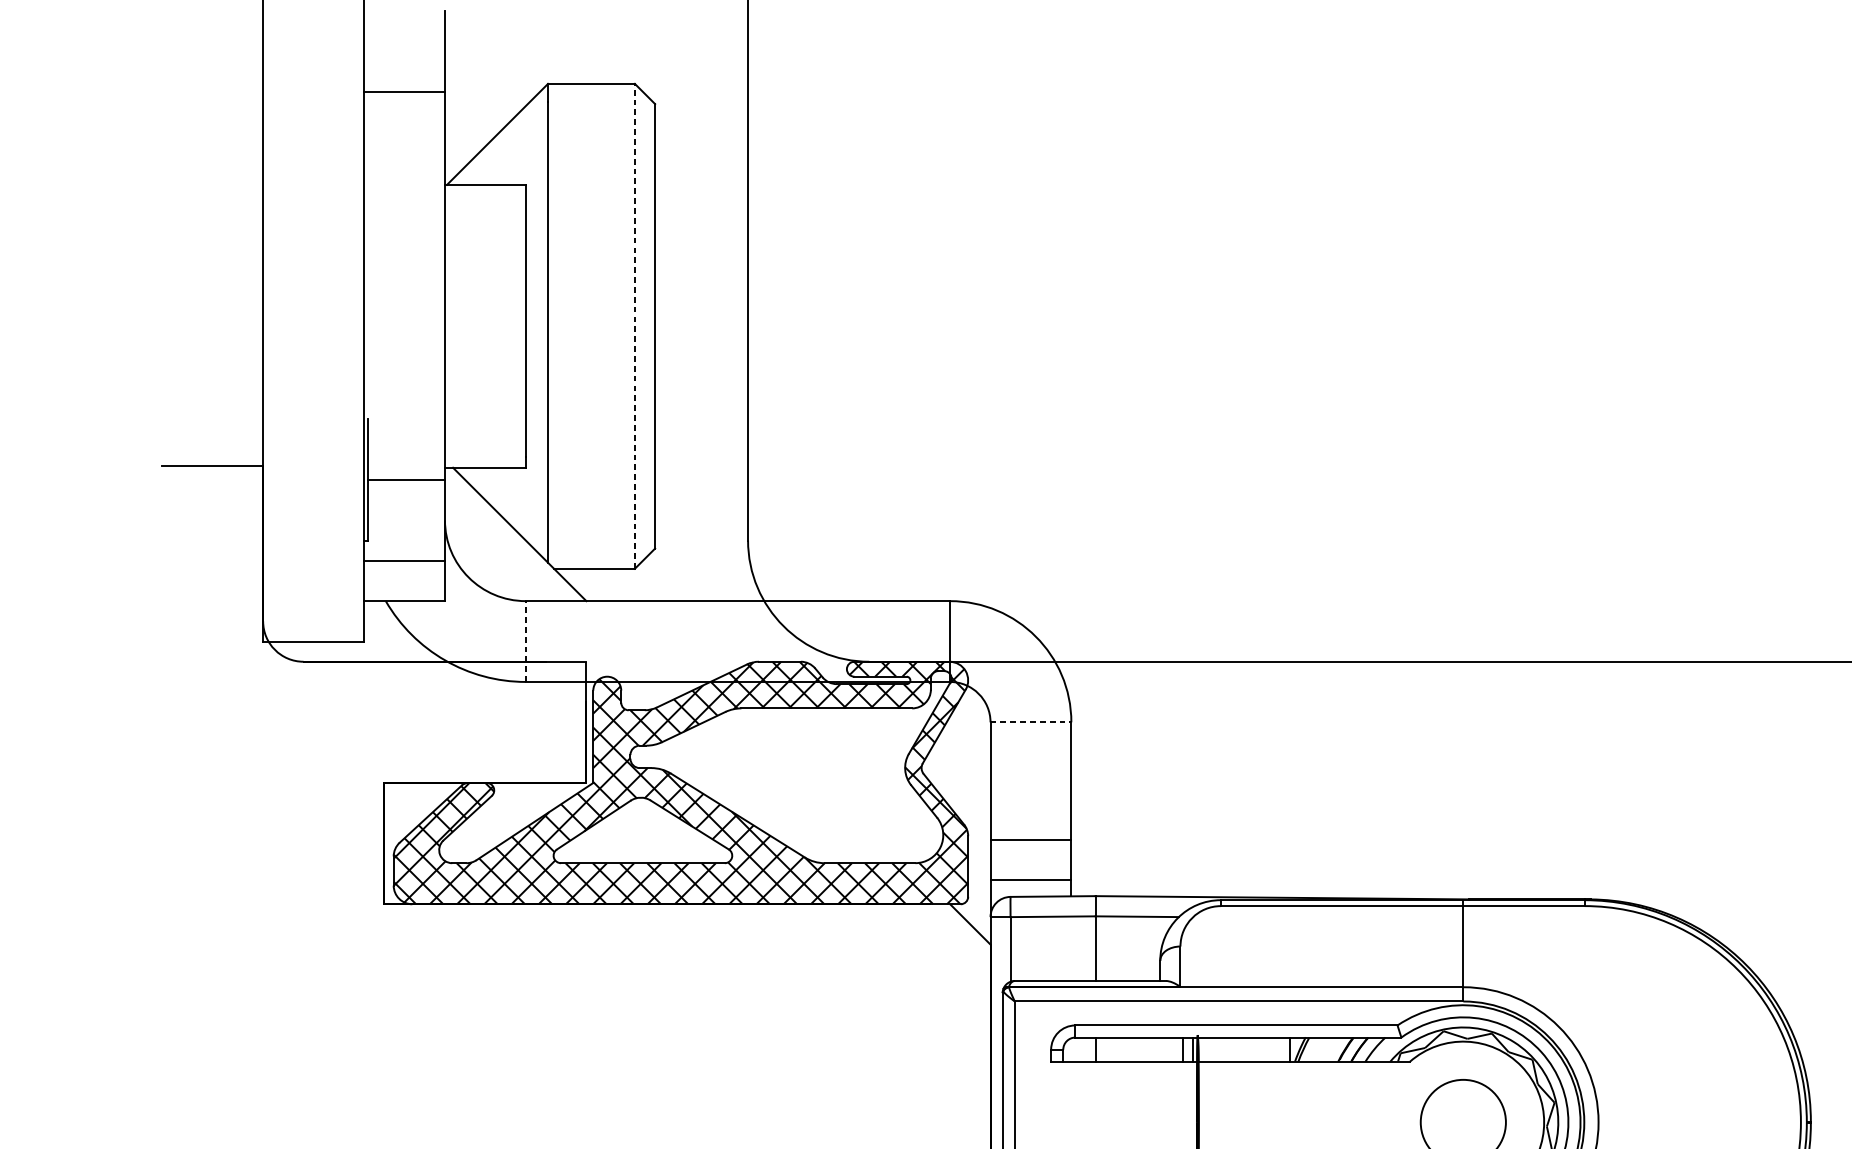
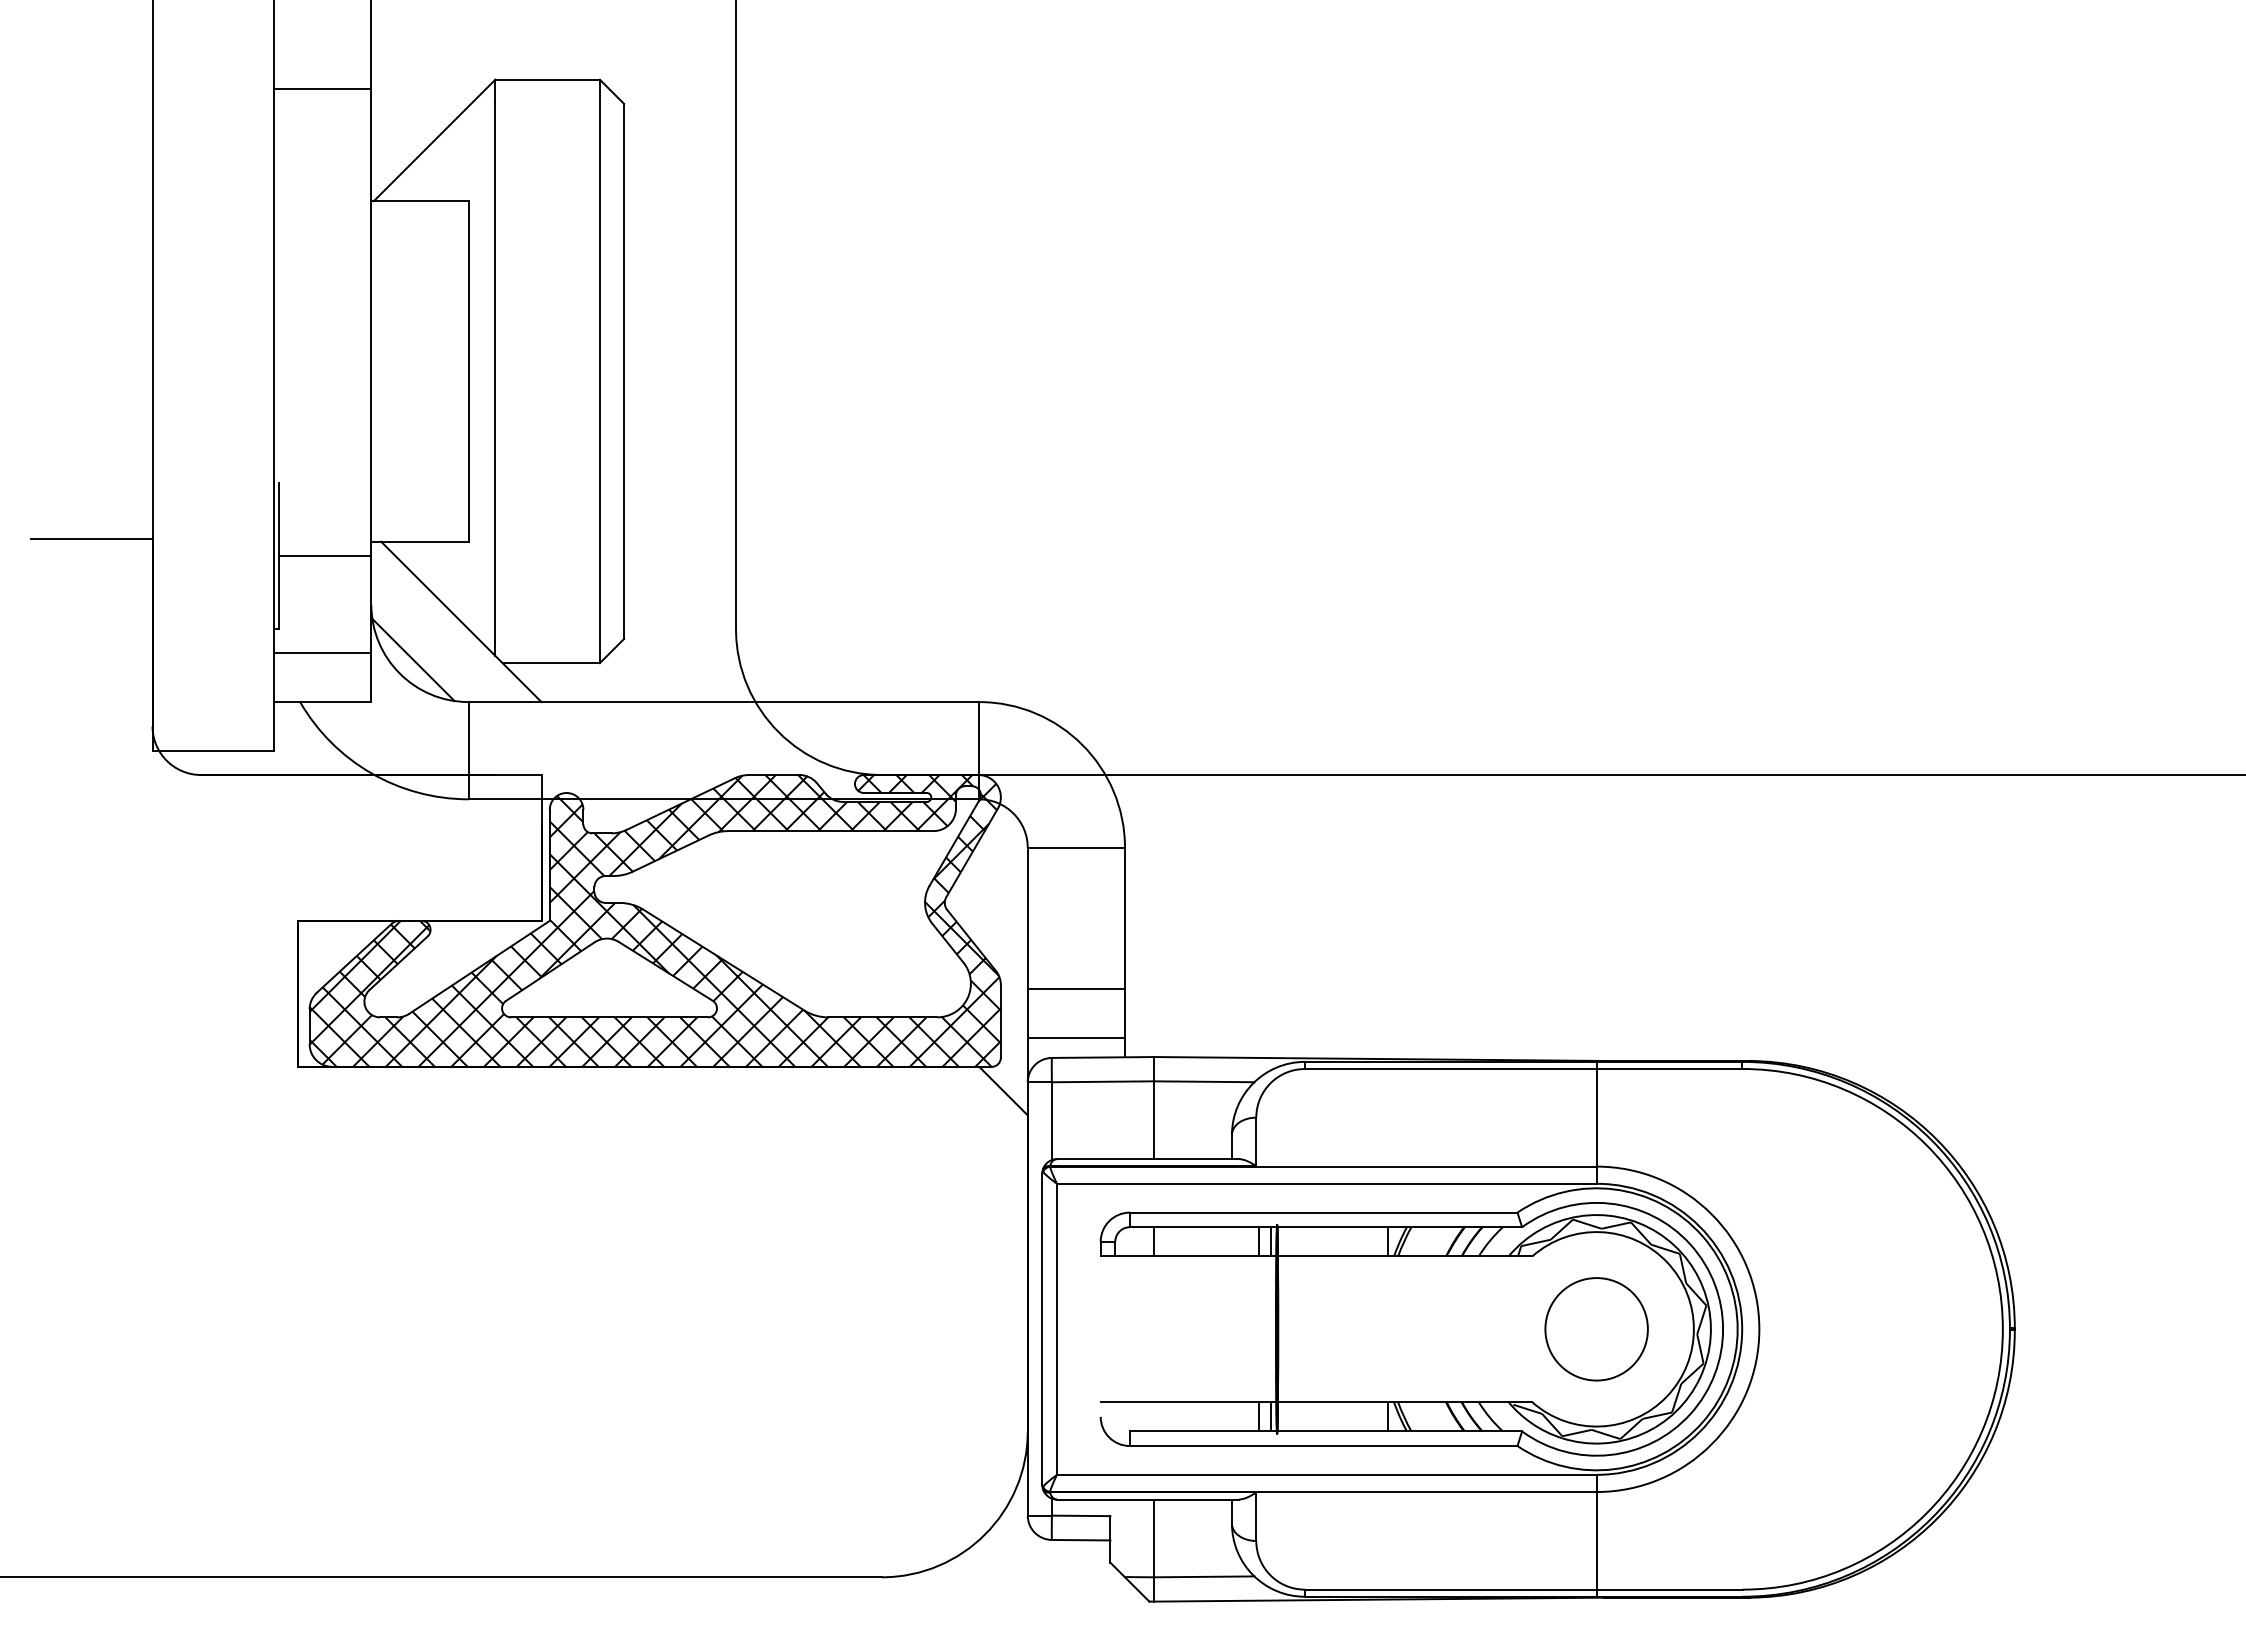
line: (634, 326) -> (599, 371), dashed -> solid
line: (480, 565) -> (413, 659), added
line: (525, 641) -> (468, 750), dashed -> solid
line: (1031, 722) -> (1076, 847), dashed -> solid

